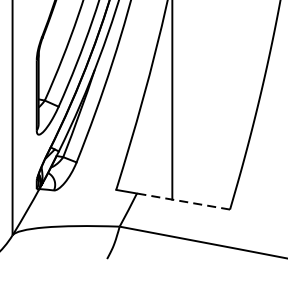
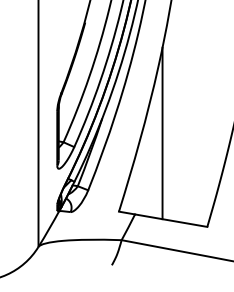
line: (183, 201) -> (171, 220), dashed -> solid

